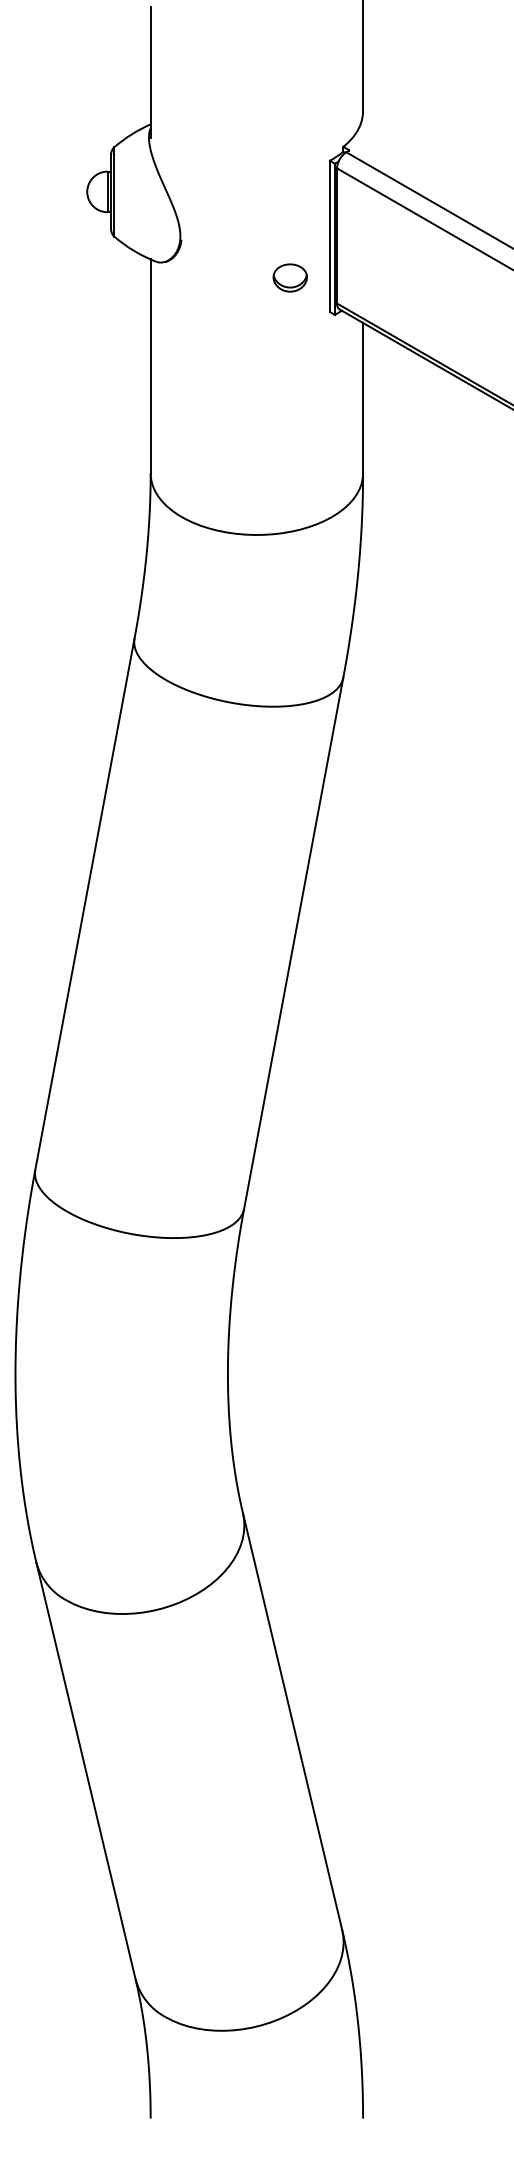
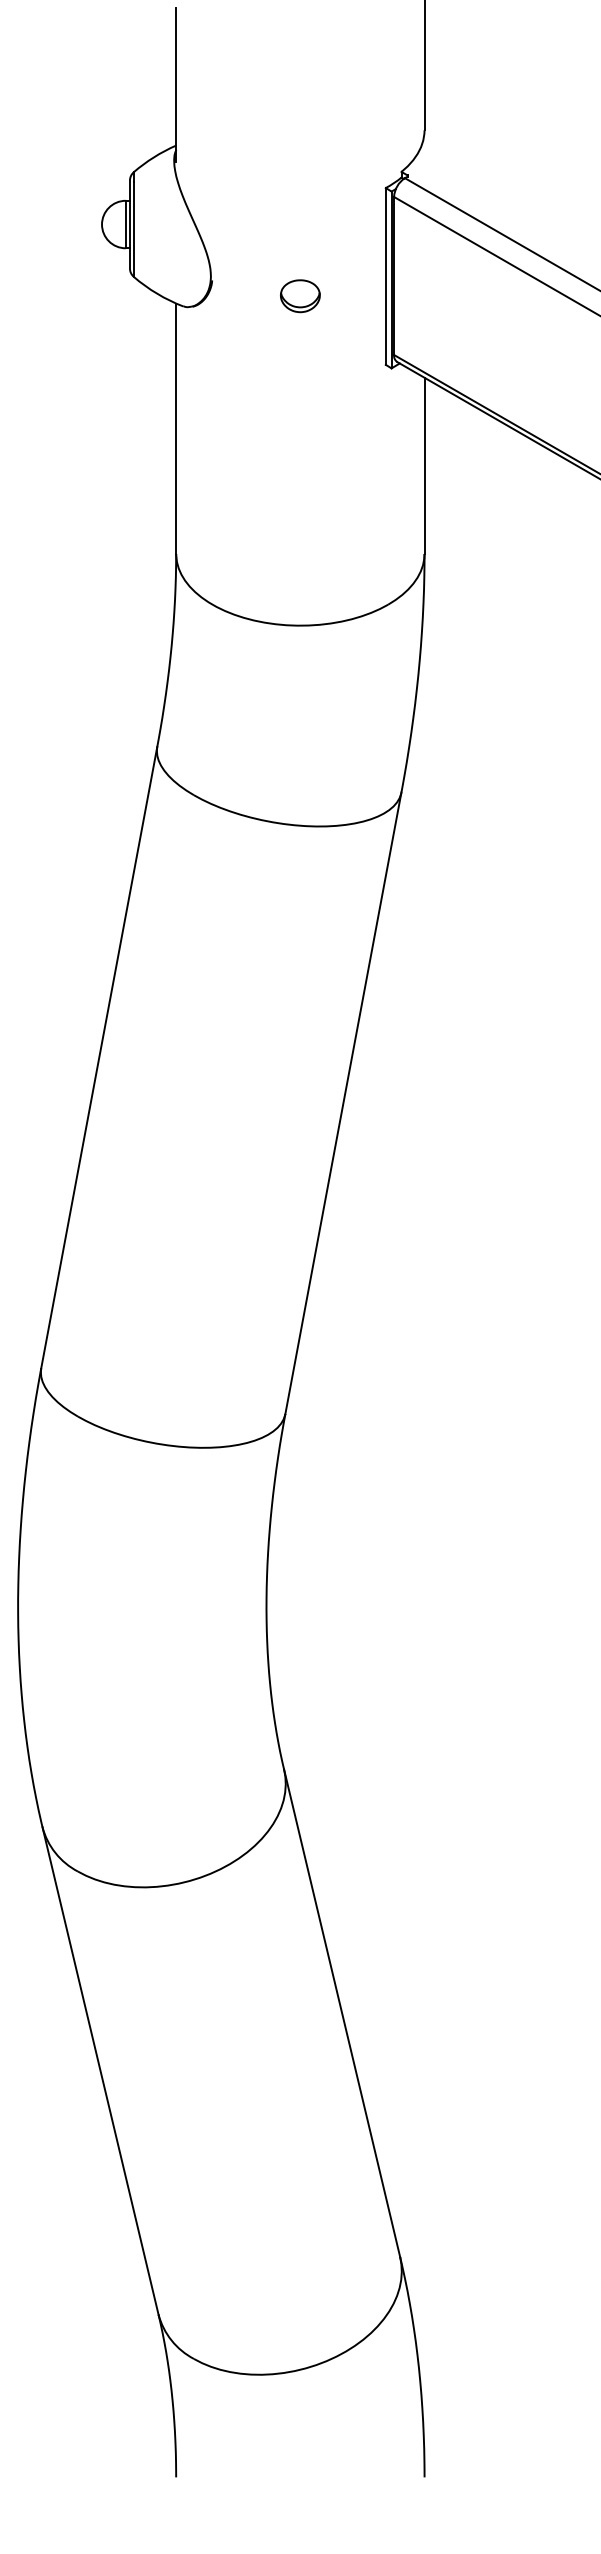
part: (290, 278) -> (300, 296), moved

